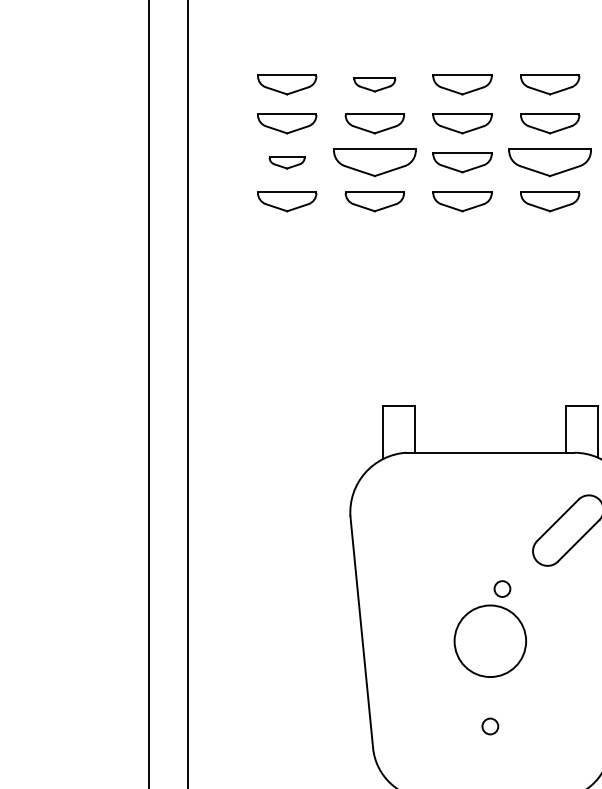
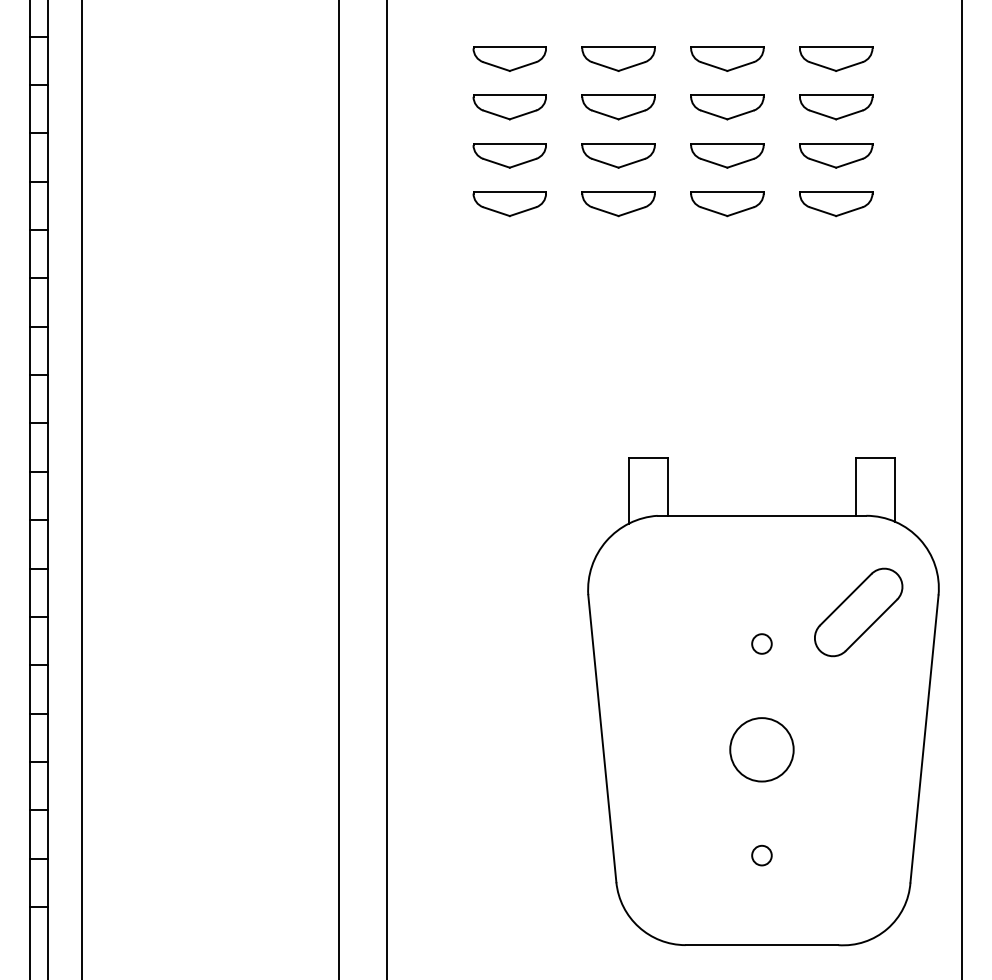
part: (374, 84) -> (618, 58), size x1.43
part: (286, 162) -> (509, 155), size x1.67
part: (374, 162) -> (618, 155), size x0.71
part: (550, 162) -> (836, 155), size x0.71
circle: (502, 588) -> (761, 643), moved
circle: (490, 641) -> (761, 749), size x0.71

